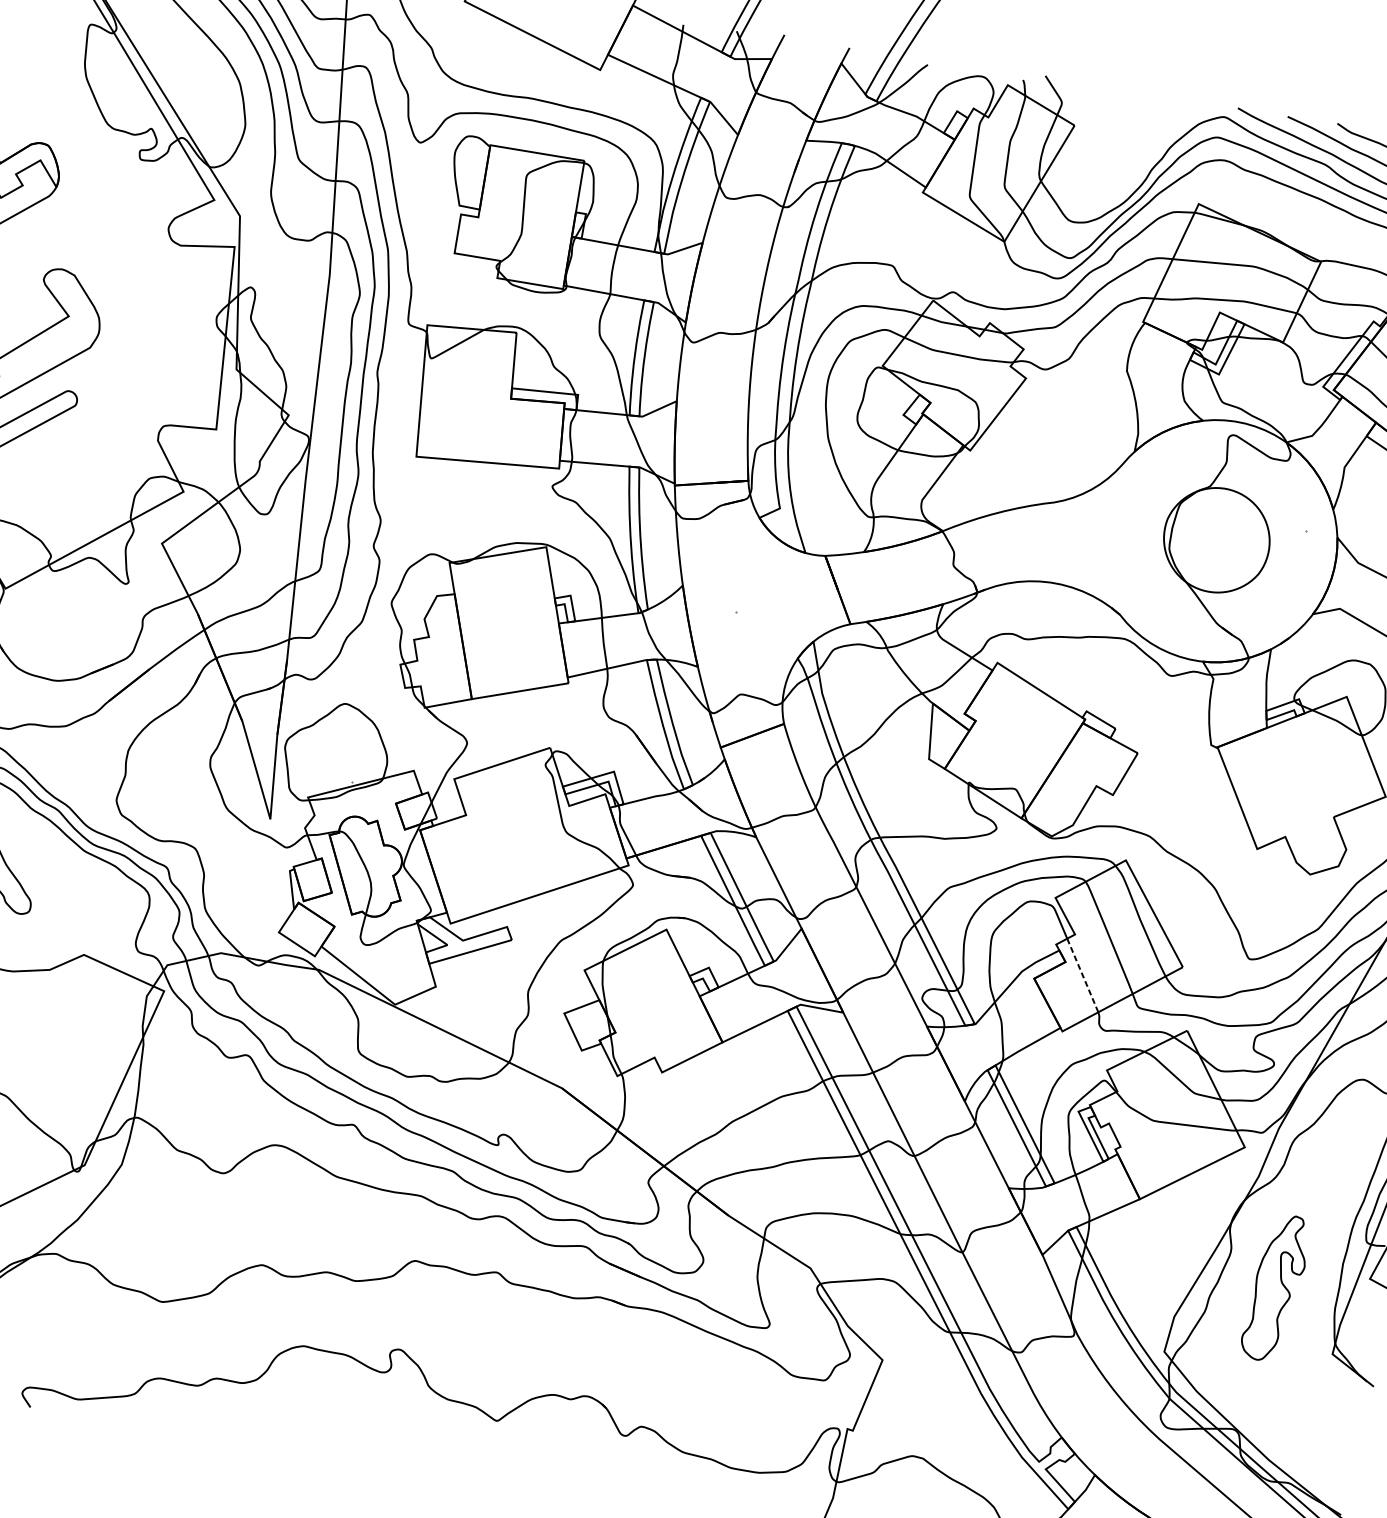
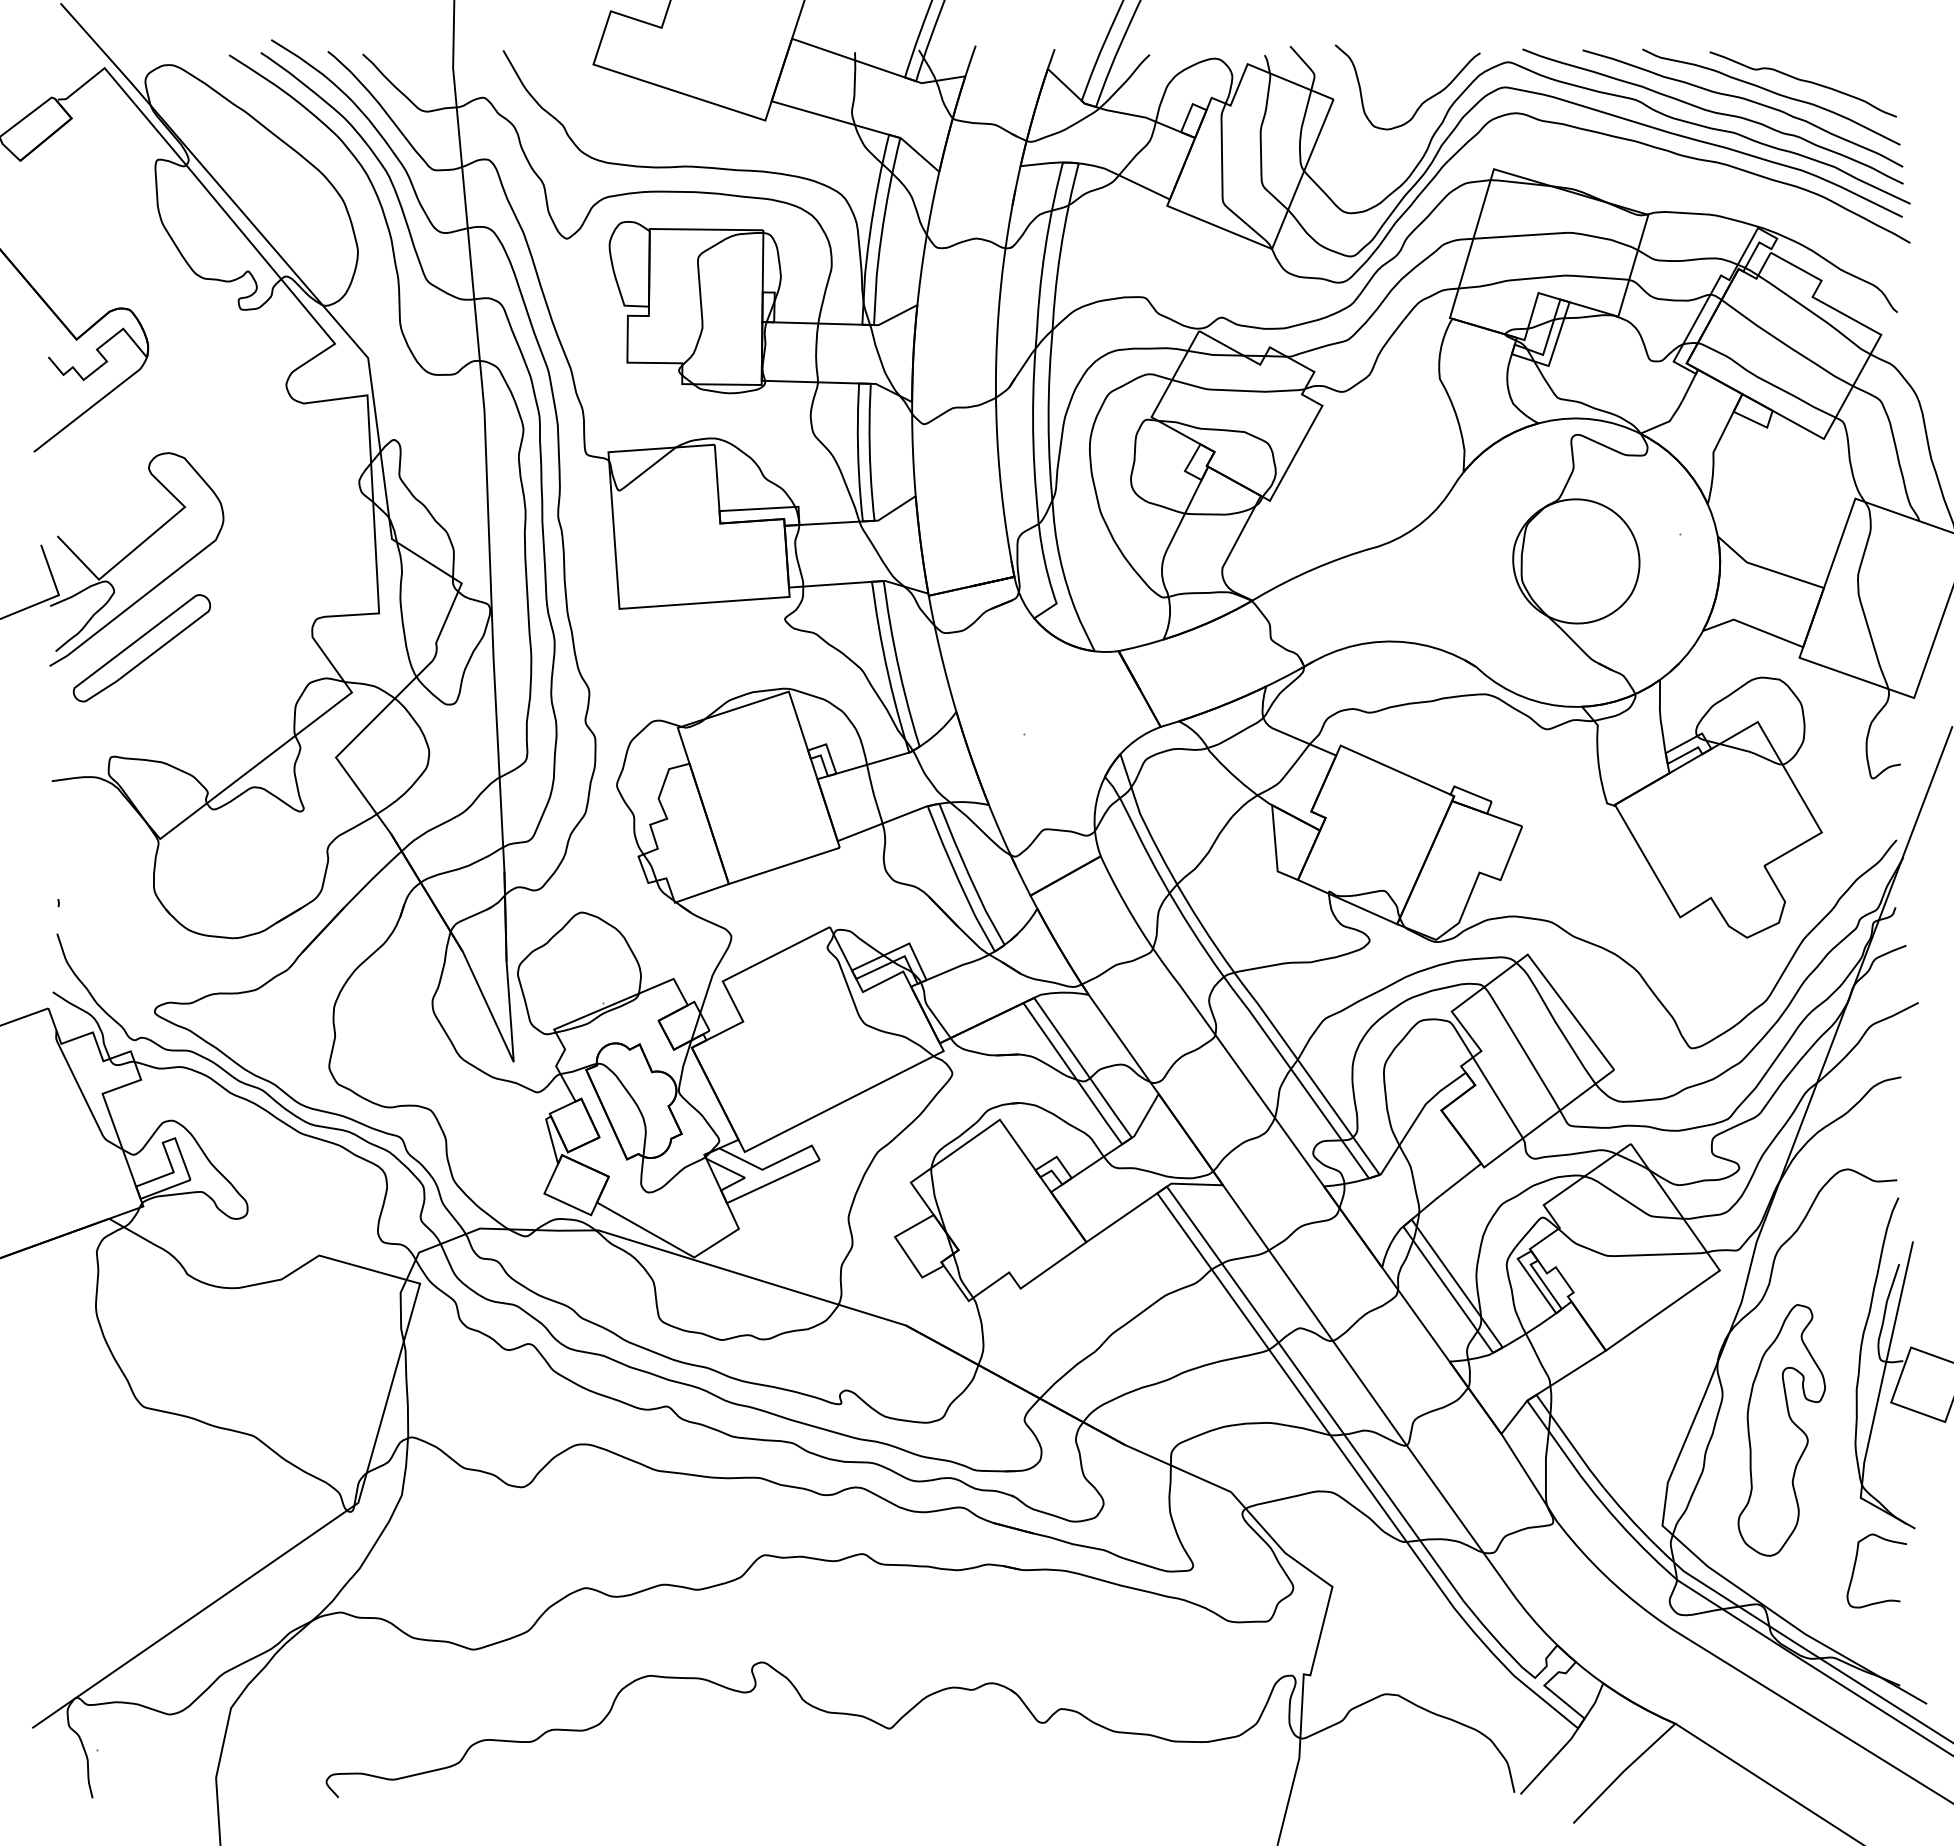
curve: (1148, 139) -> (1422, 102), added
line: (1082, 975) -> (1497, 1097), dashed -> solid
part: (1275, 1288) -> (1781, 1430), size x1.43
curve: (1319, 1411) -> (1855, 1567), added

